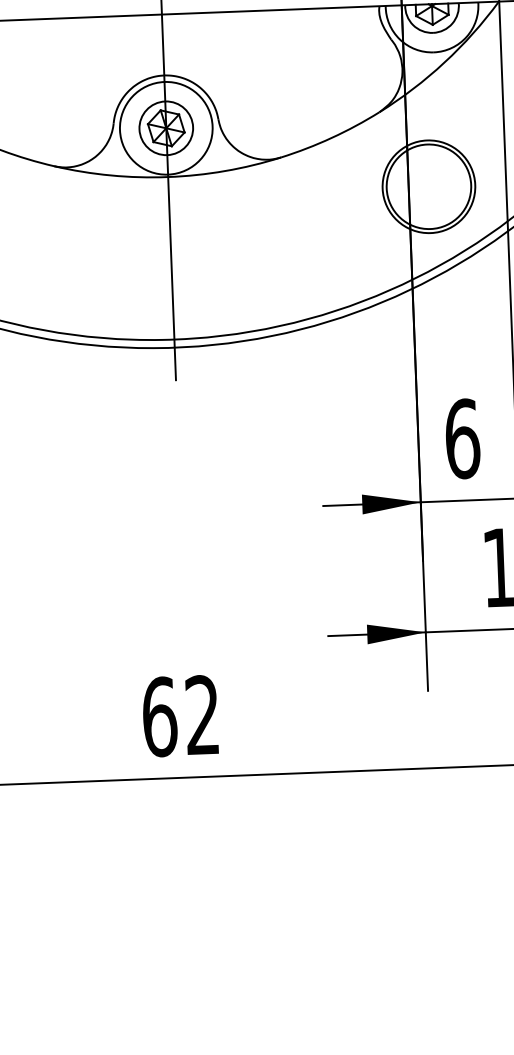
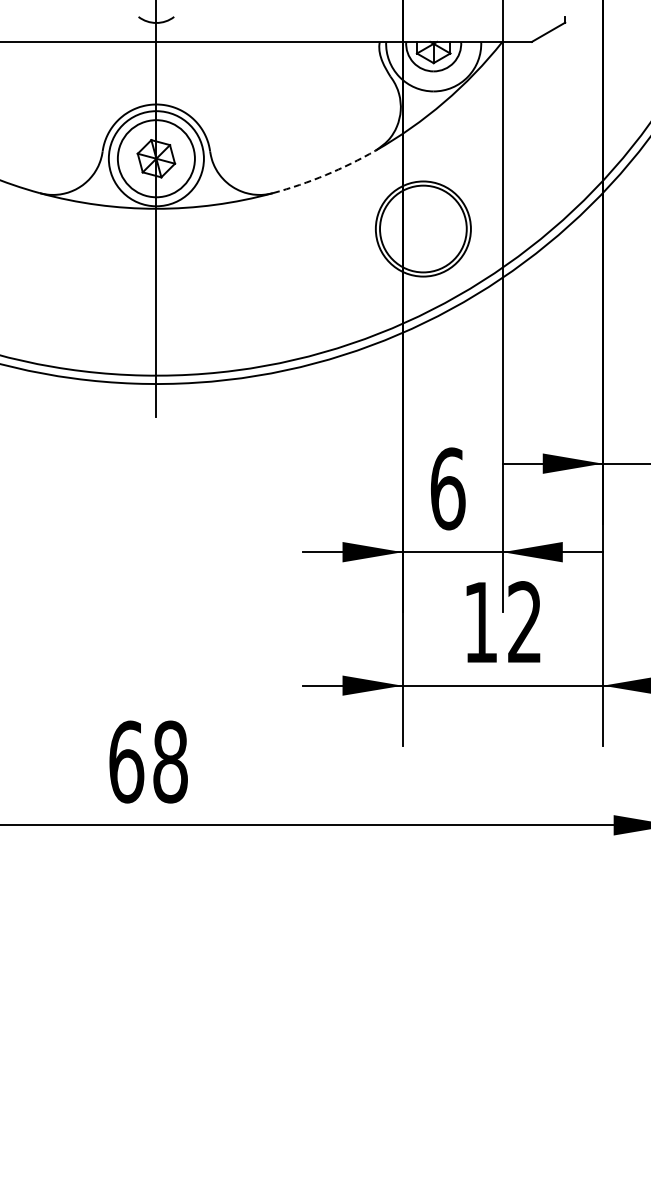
circle: (165, 128) -> (155, 158), size x1.4
arc: (331, 138) -> (325, 175), solid -> dashed
text: (202, 714) -> (170, 761), 62 -> 68

